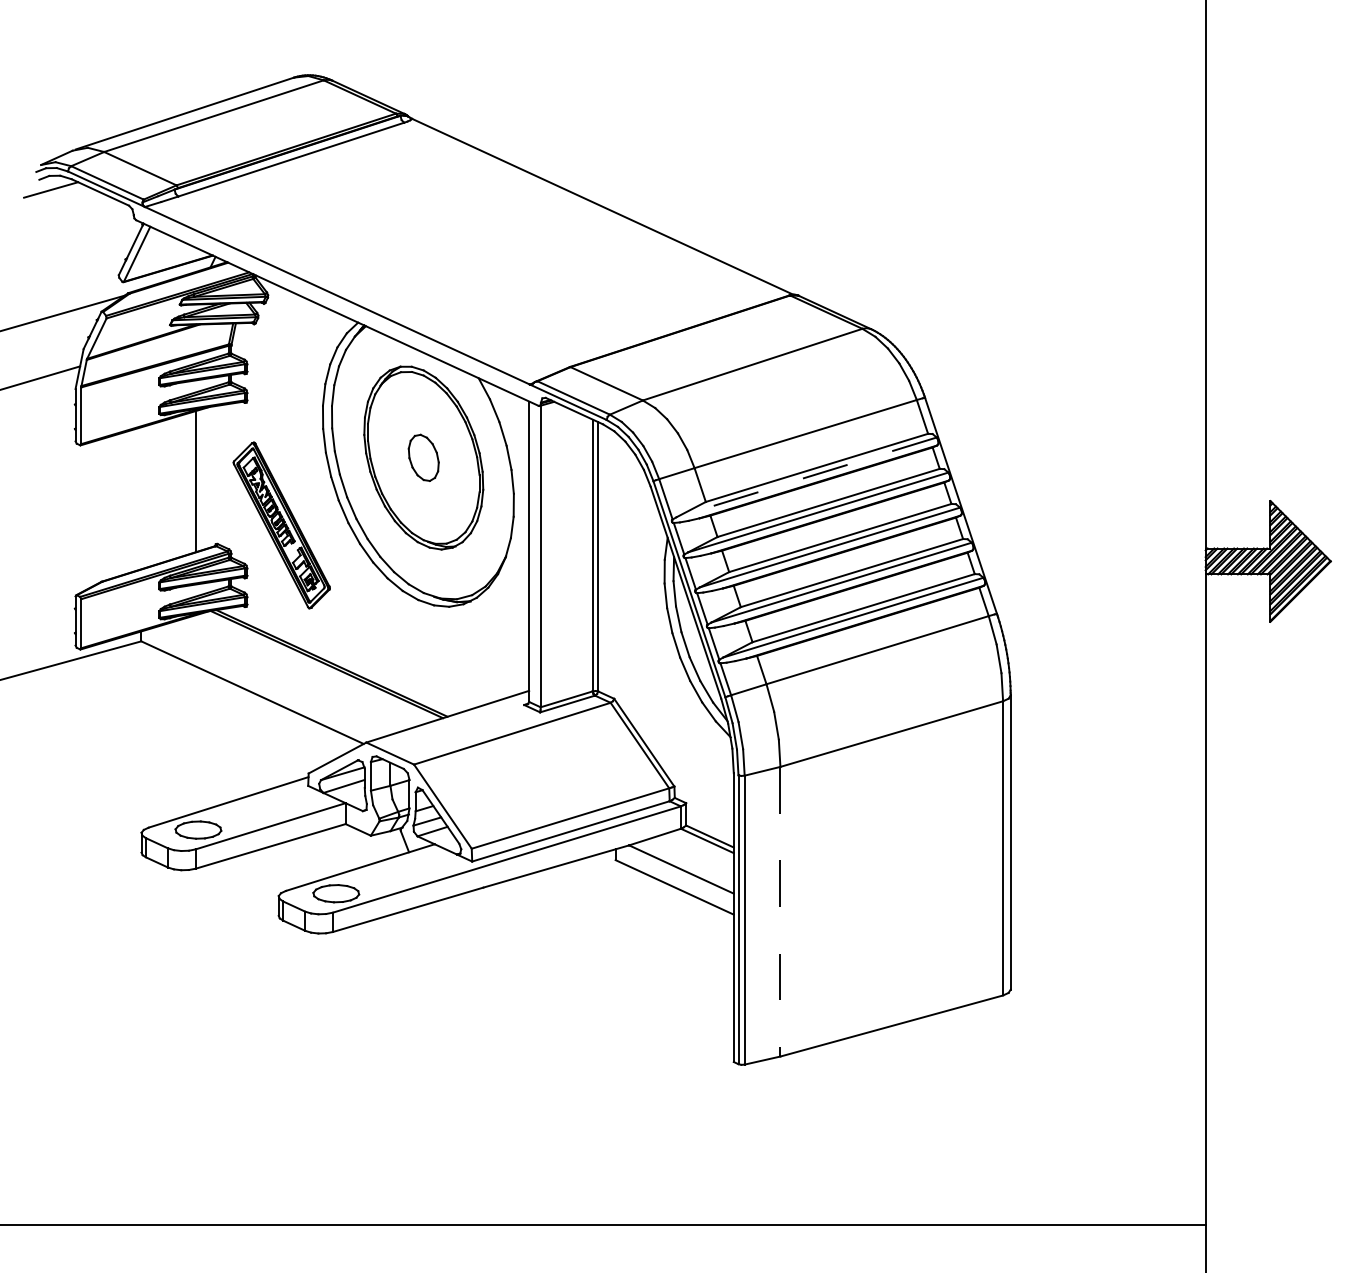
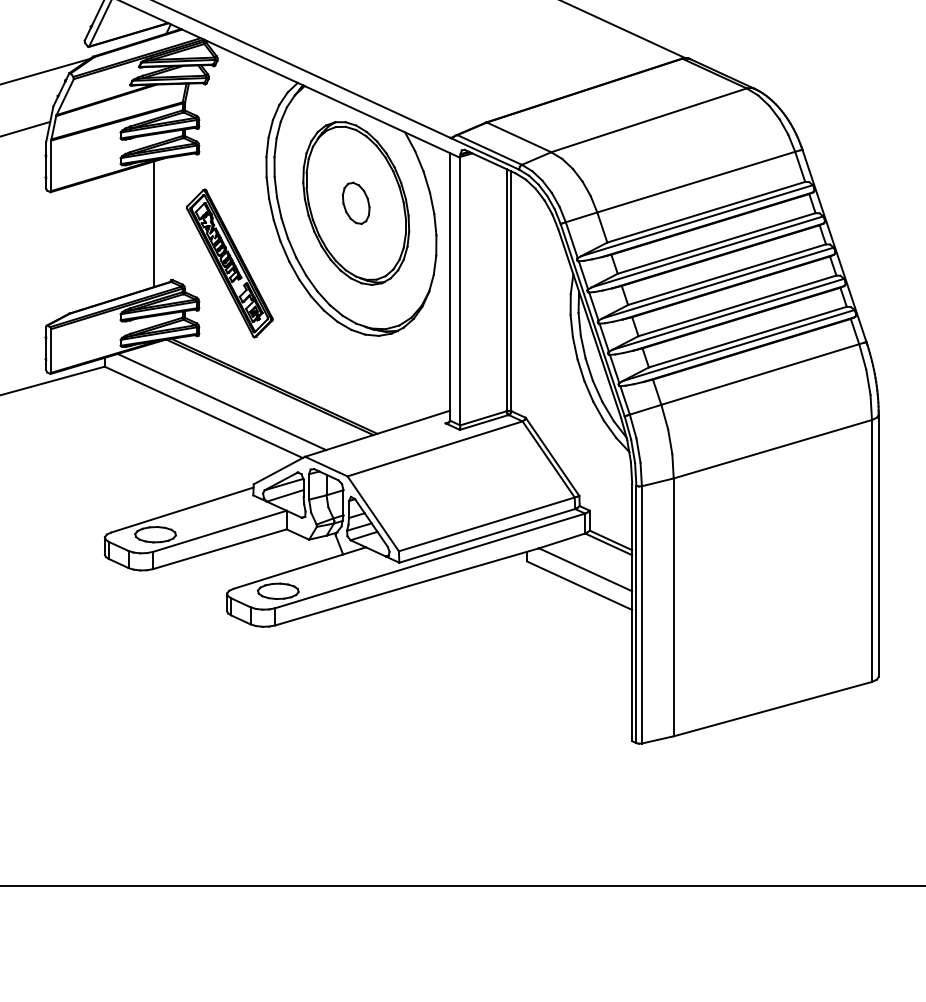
line: (806, 477) -> (696, 220), dashed -> solid
line: (272, 681) -> (221, 402), added
line: (780, 911) -> (673, 607), dashed -> solid

